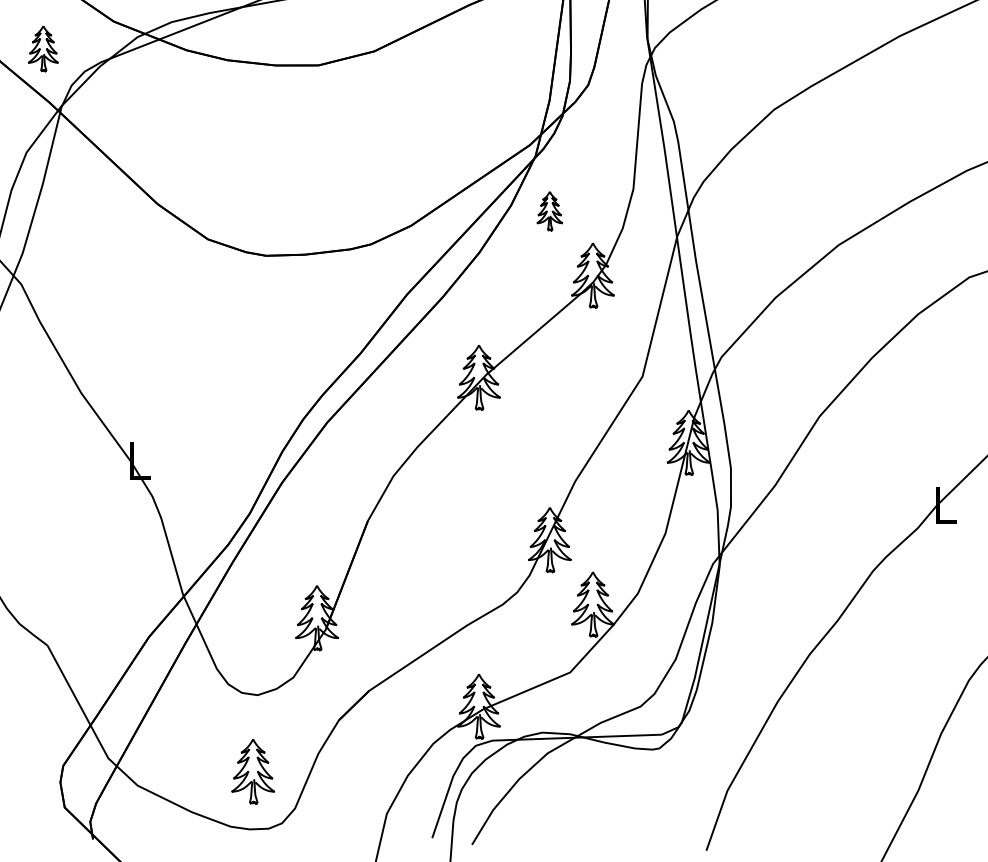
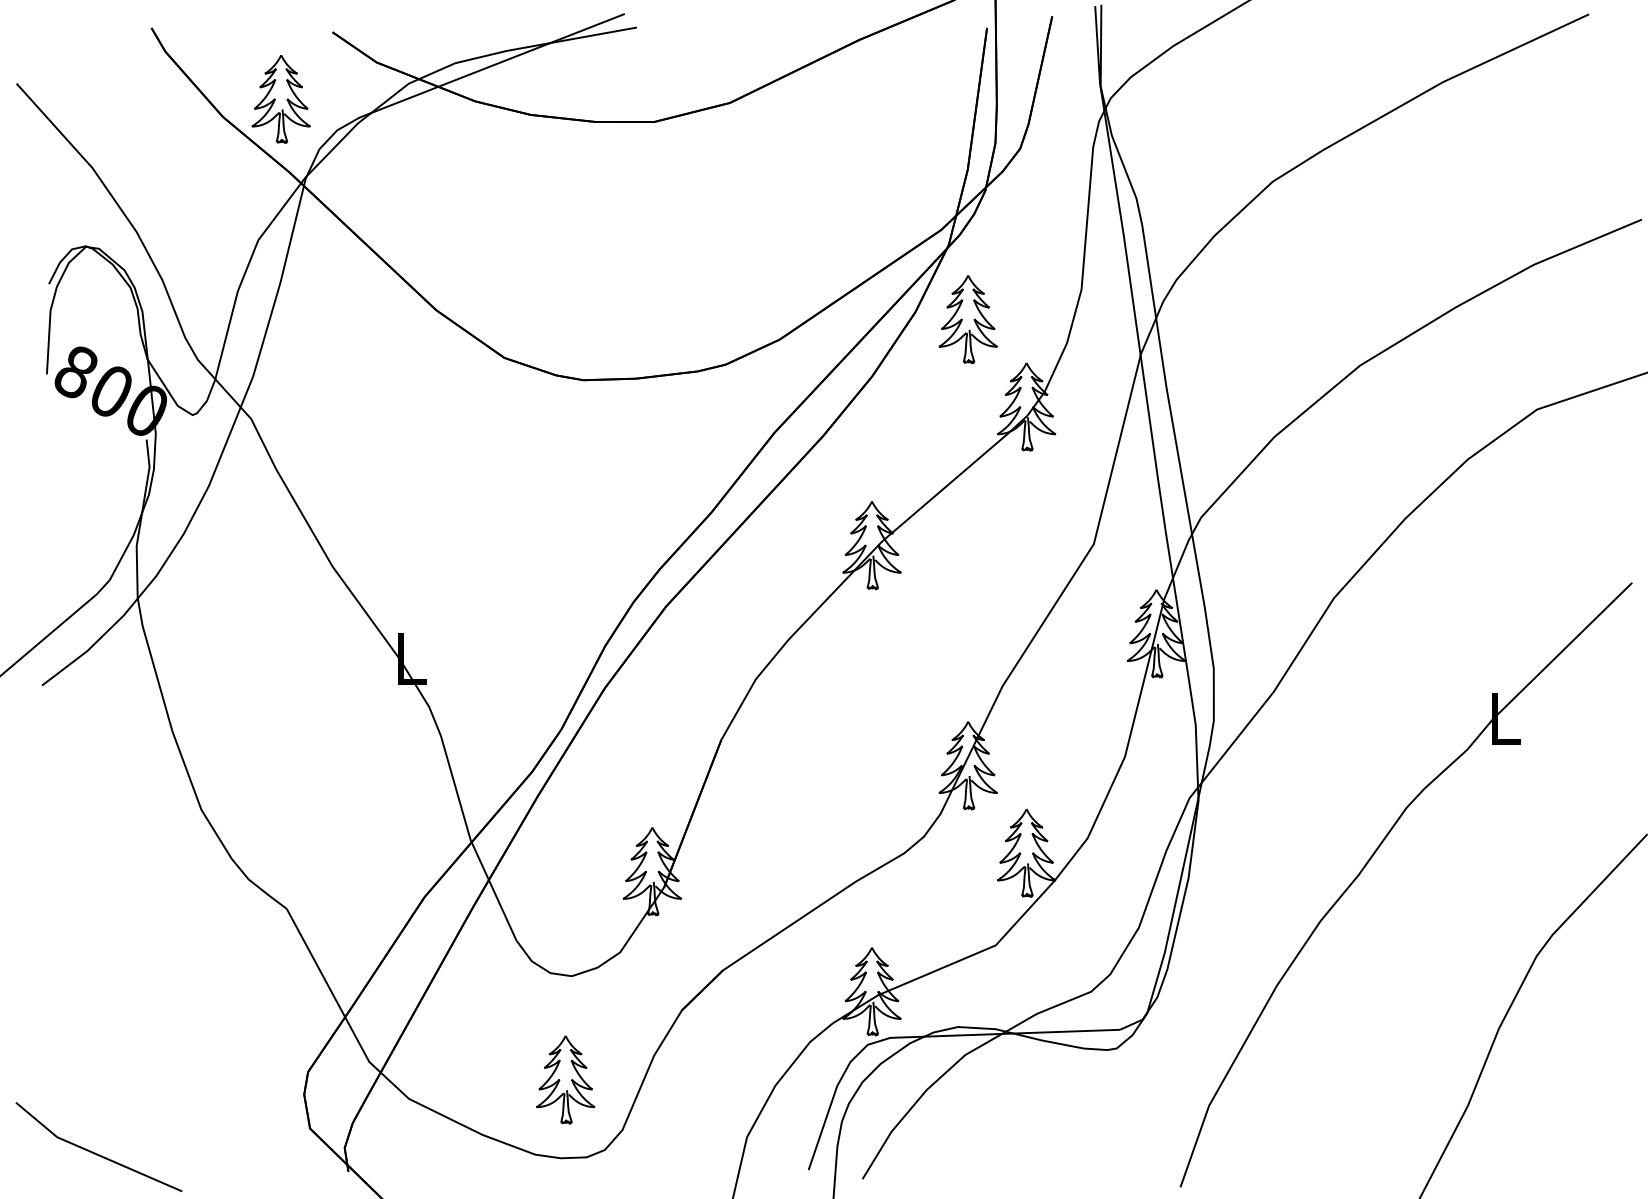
part: (42, 48) -> (280, 99), size x1.43
part: (549, 211) -> (967, 319), size x1.67

